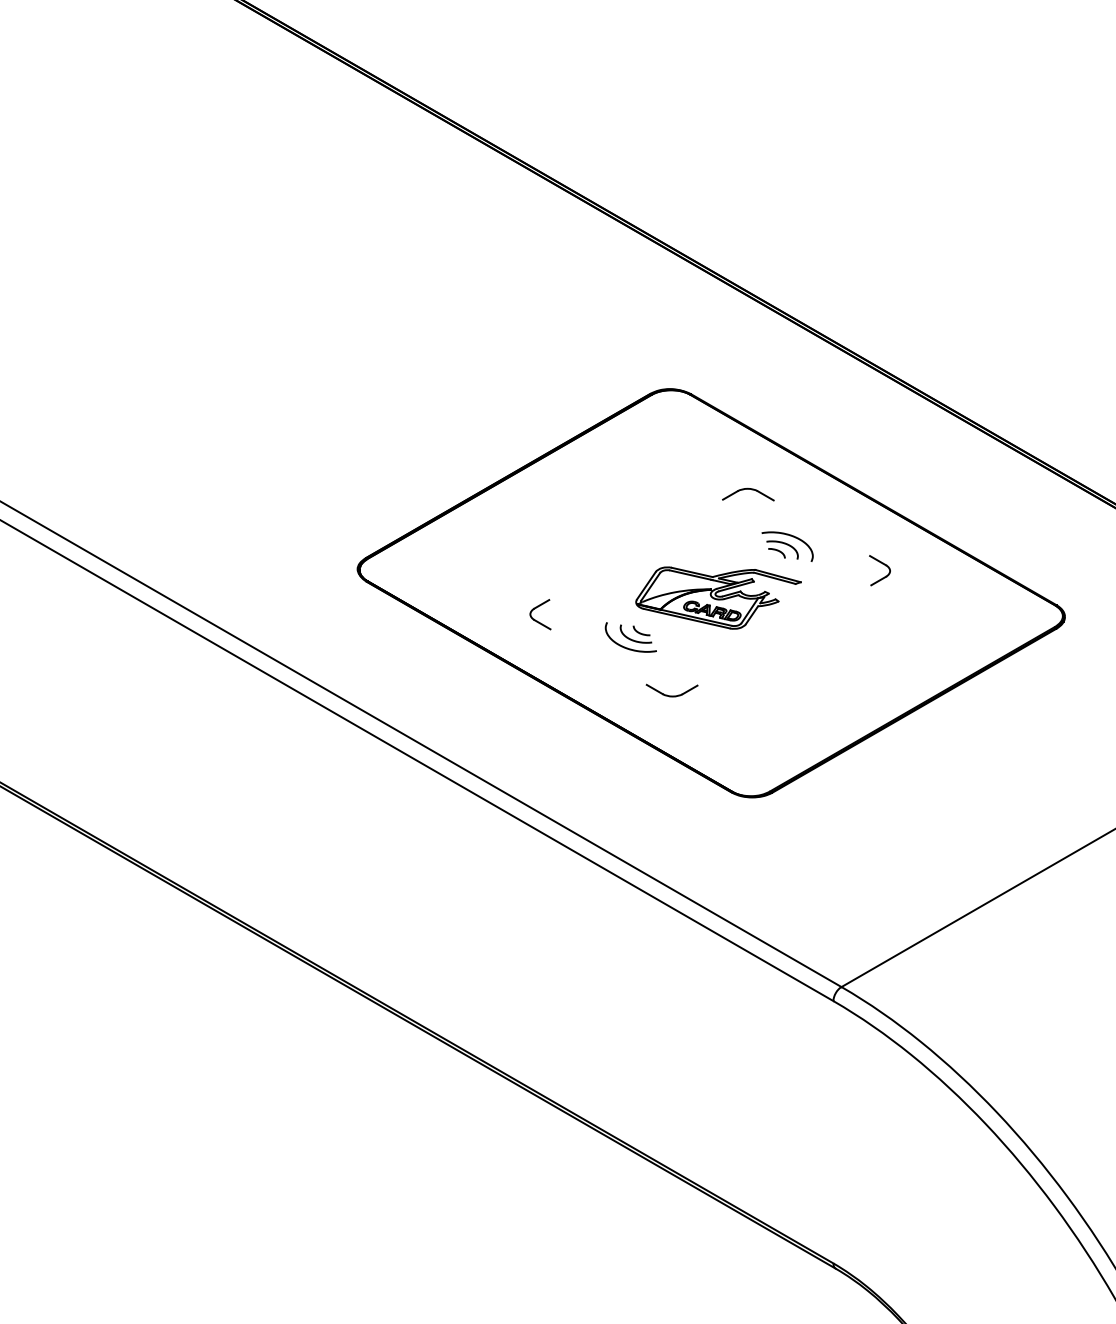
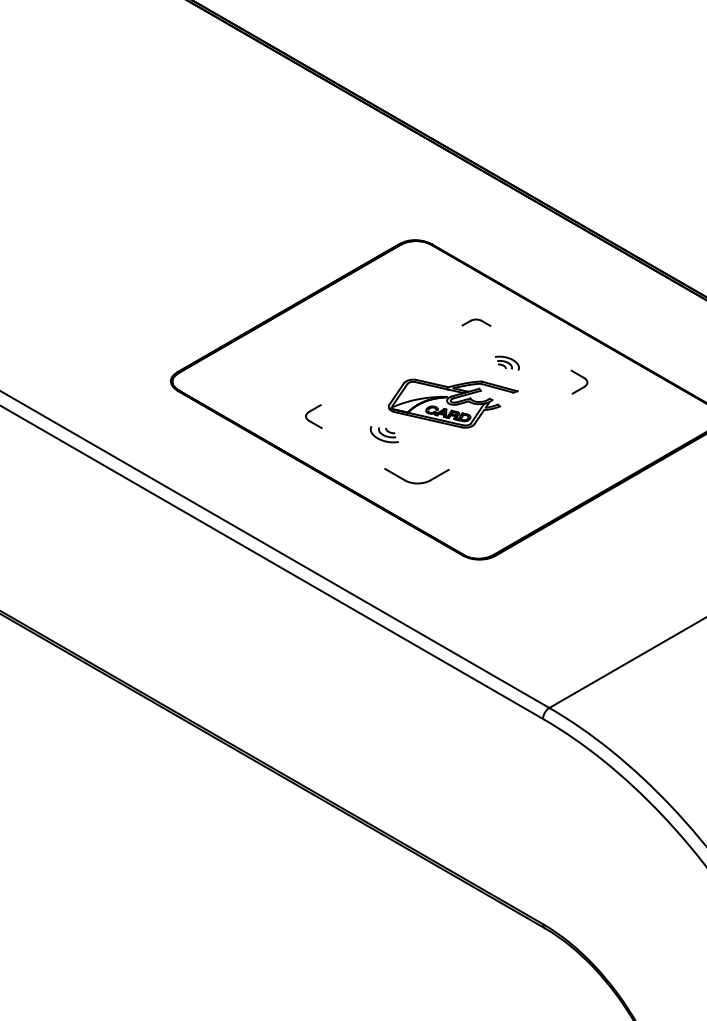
part: (748, 494) -> (476, 322), size x0.7
part: (787, 546) -> (507, 363), size x0.6
part: (630, 637) -> (384, 434), size x0.7
part: (671, 690) -> (416, 475), size x1.6

